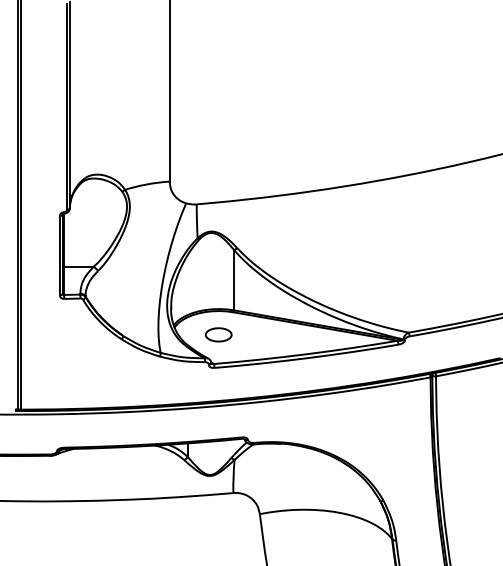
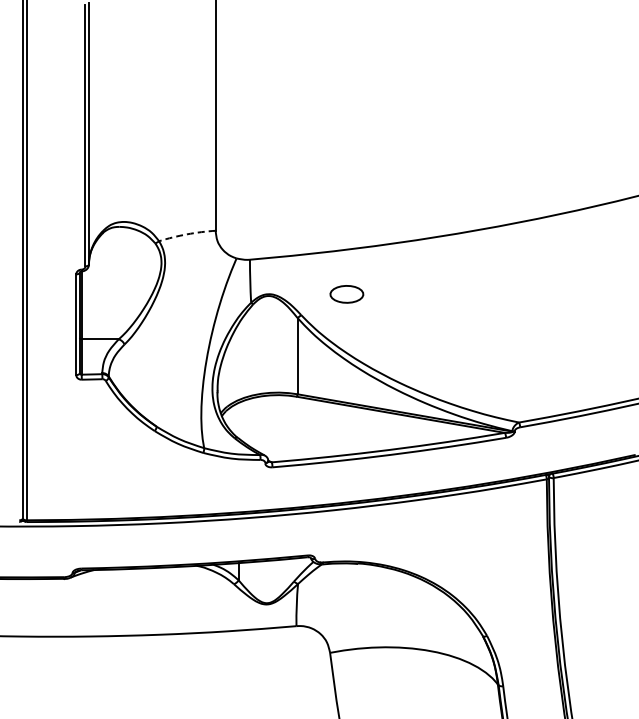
arc: (147, 184) -> (187, 234), solid -> dashed
part: (218, 334) -> (346, 294), moved

